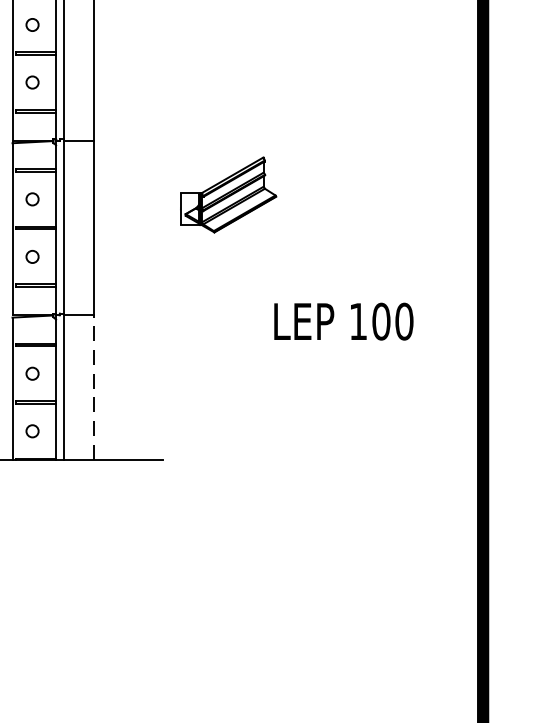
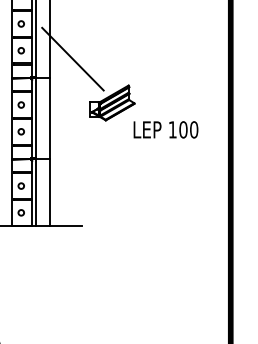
line: (142, 99) -> (72, 58), added
text: (342, 320) -> (165, 129), moved
line: (95, 387) -> (50, 192), dashed -> solid

